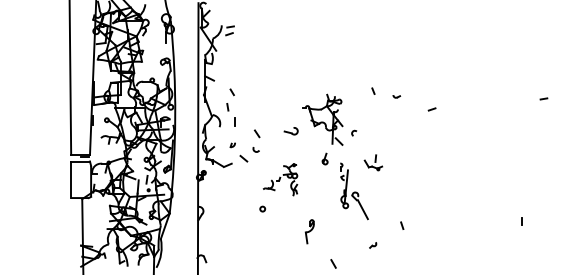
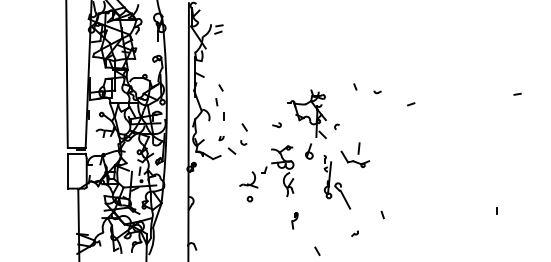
part: (290, 131) -> (276, 125), size x0.62
part: (325, 159) -> (309, 151), size x1.43
part: (373, 162) -> (355, 154), size x1.67
part: (280, 180) -> (266, 171), size x1.67
part: (309, 231) -> (294, 220), size x0.71

